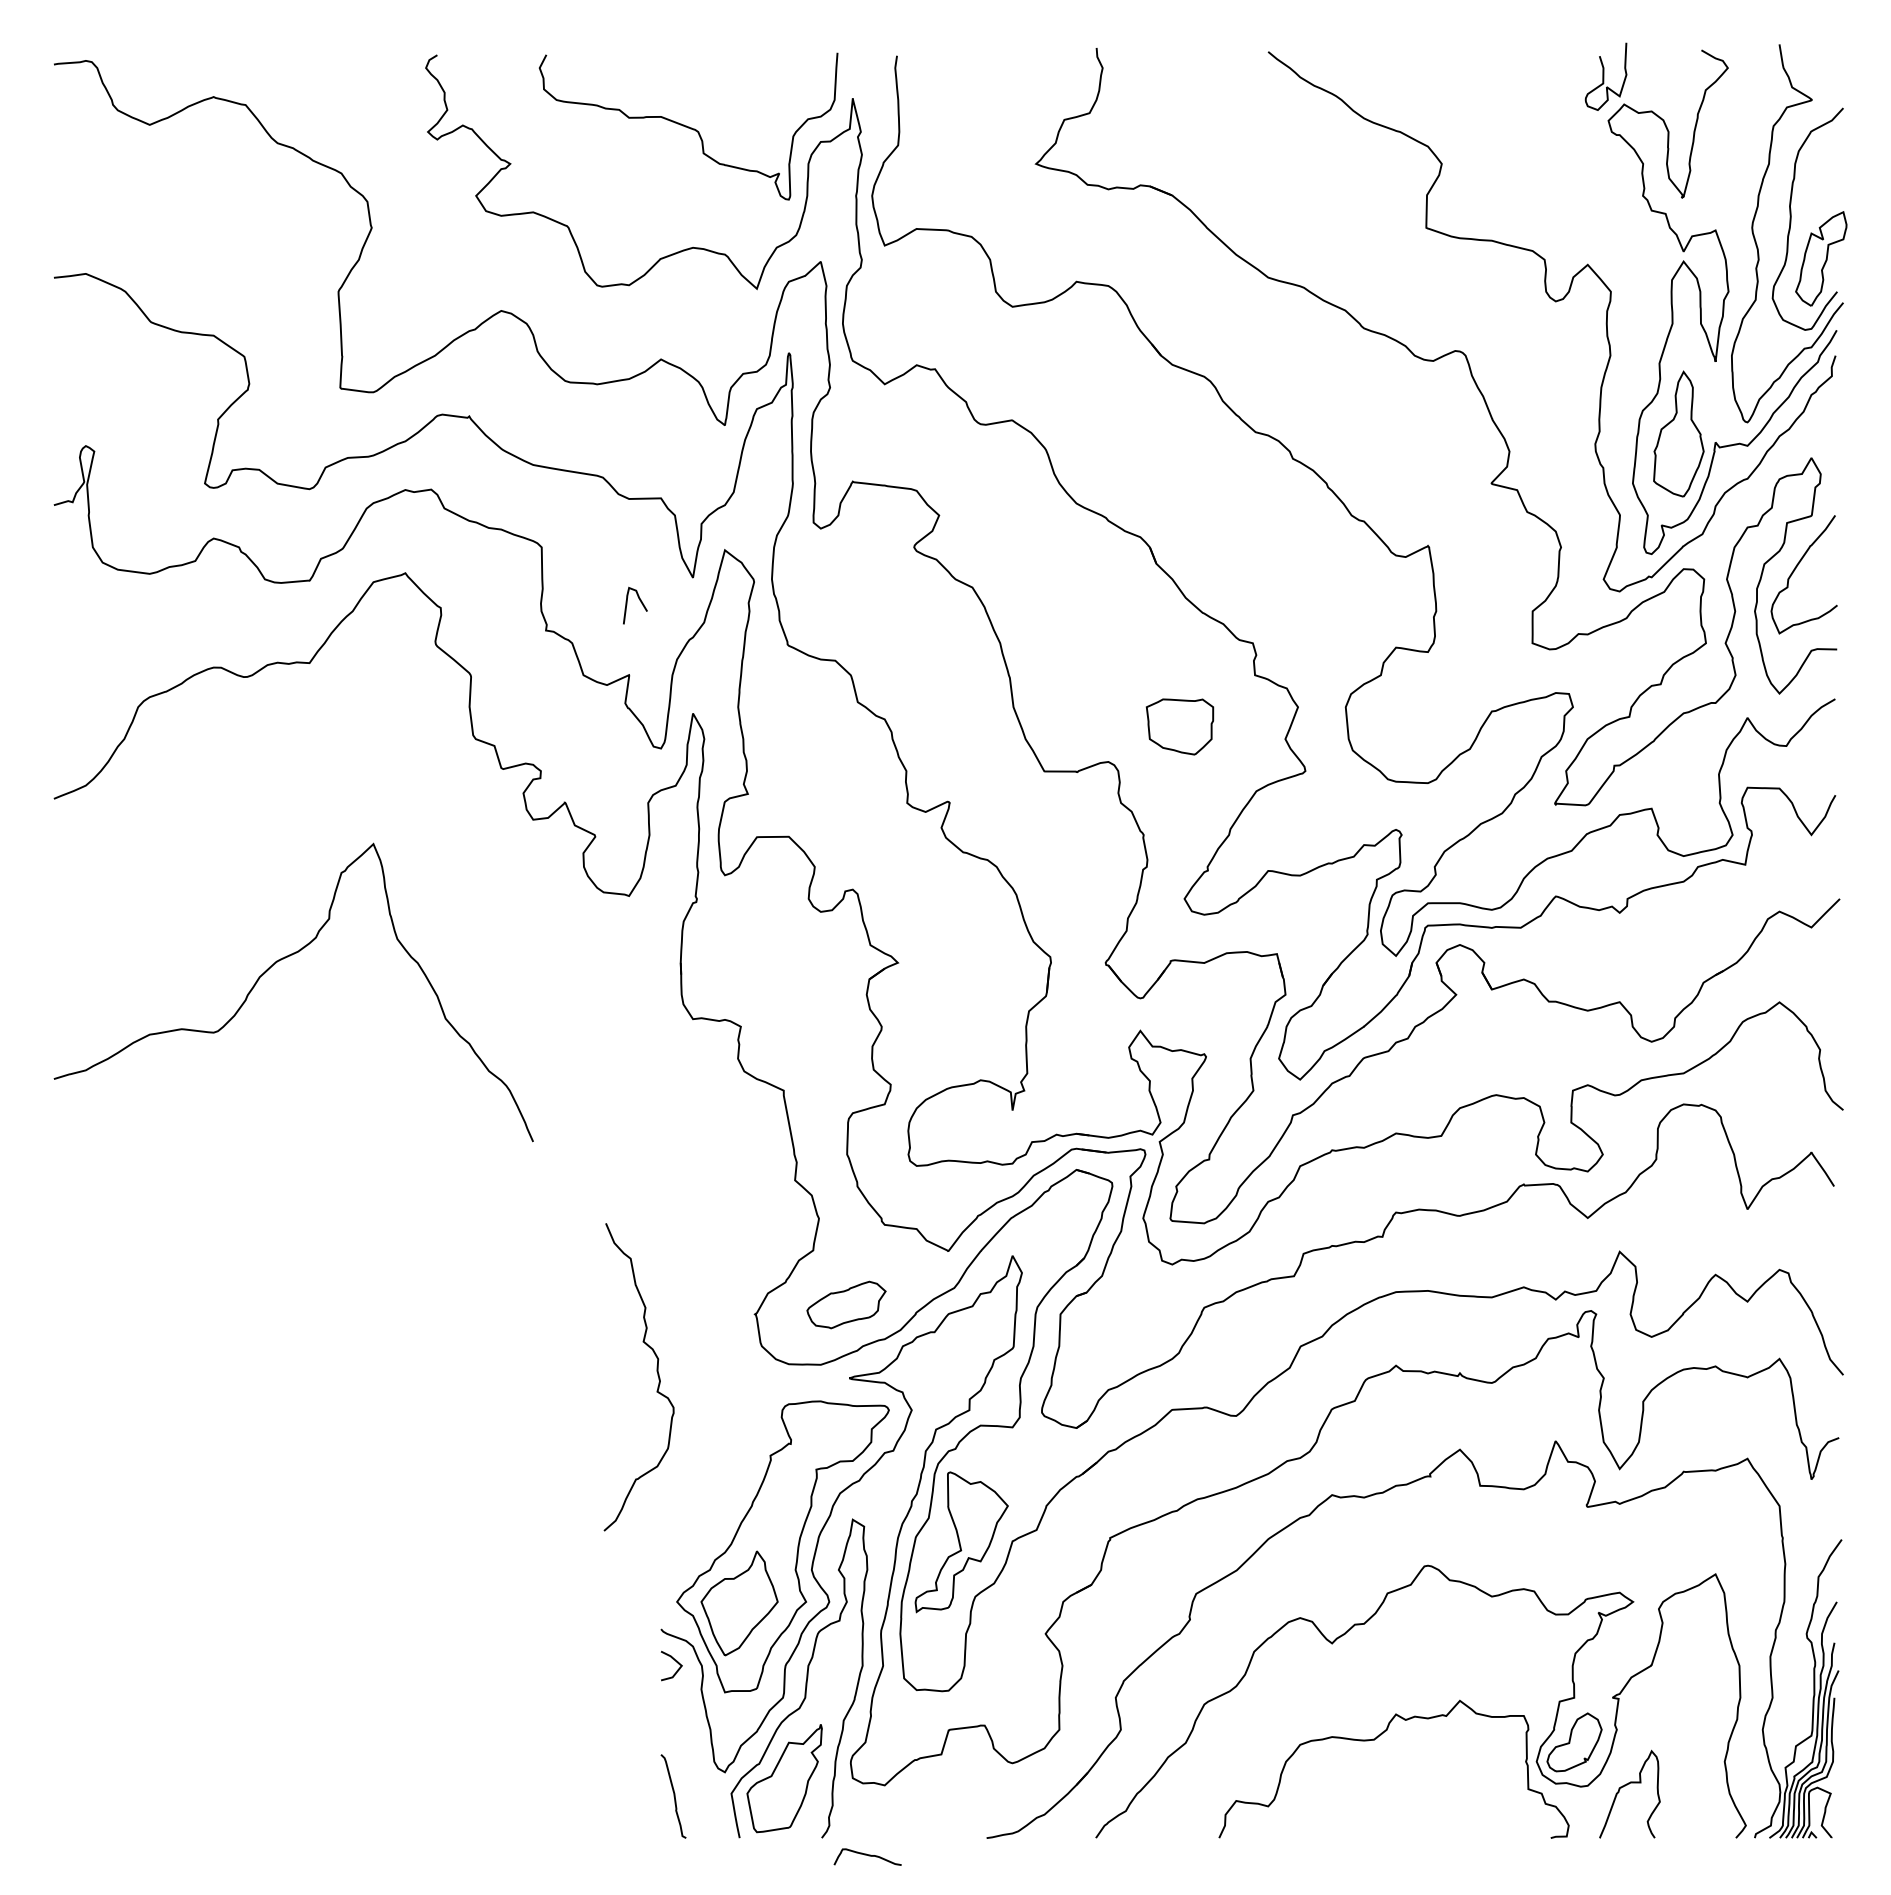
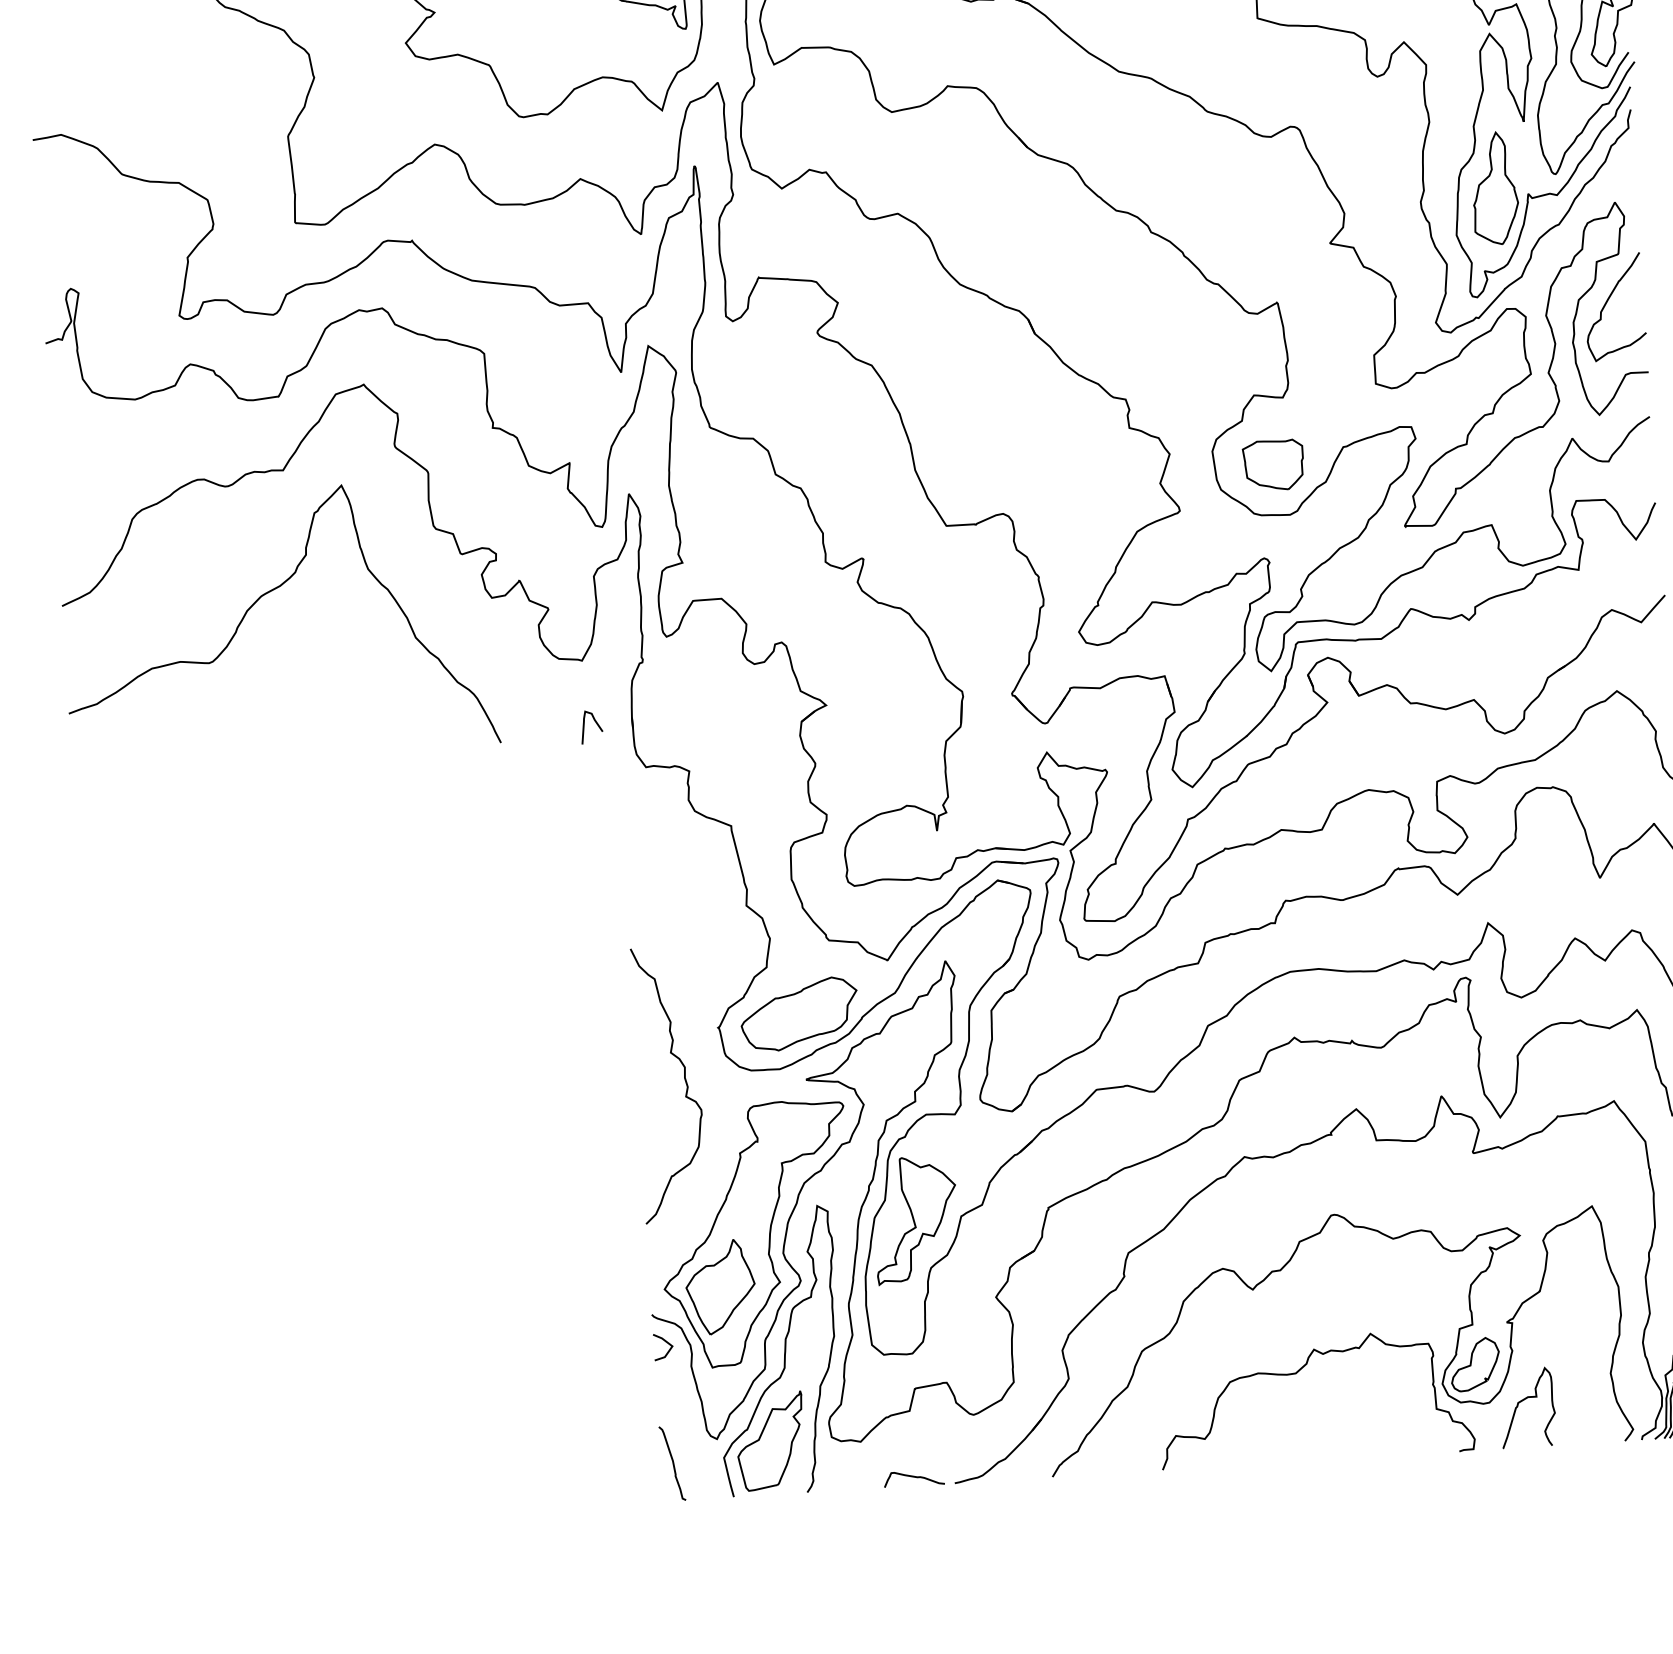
curve: (640, 602) -> (596, 724), moved
part: (1179, 726) -> (1273, 465), moved
curve: (270, 968) -> (256, 602), moved
part: (846, 1304) -> (799, 1013), size x1.67
curve: (656, 1371) -> (684, 1078), moved
curve: (867, 1855) -> (913, 1477), moved

